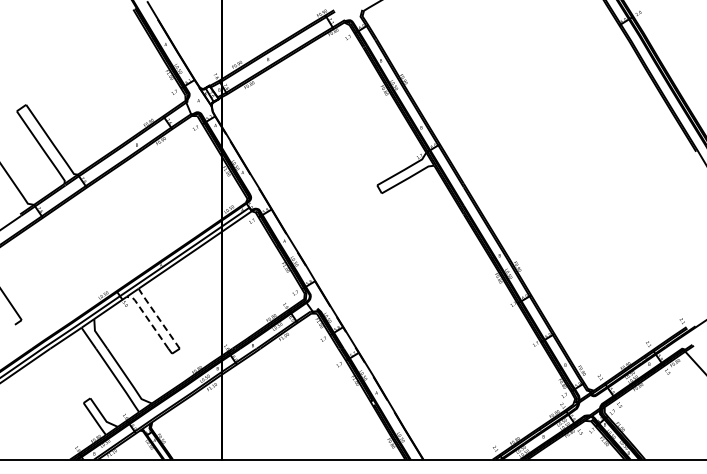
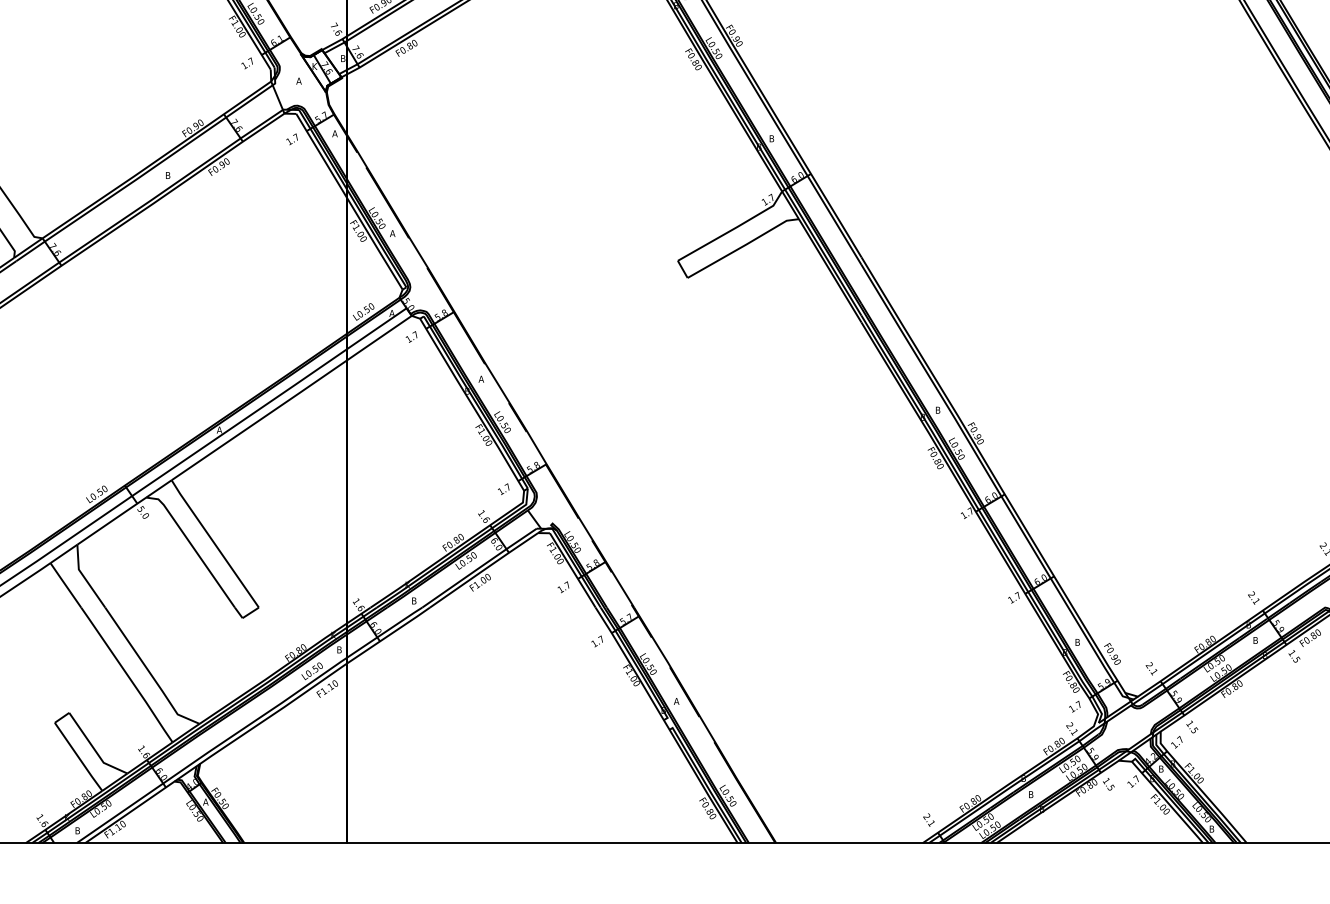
line: (158, 317) -> (213, 541), dashed -> solid
line: (148, 319) -> (192, 545), dashed -> solid

